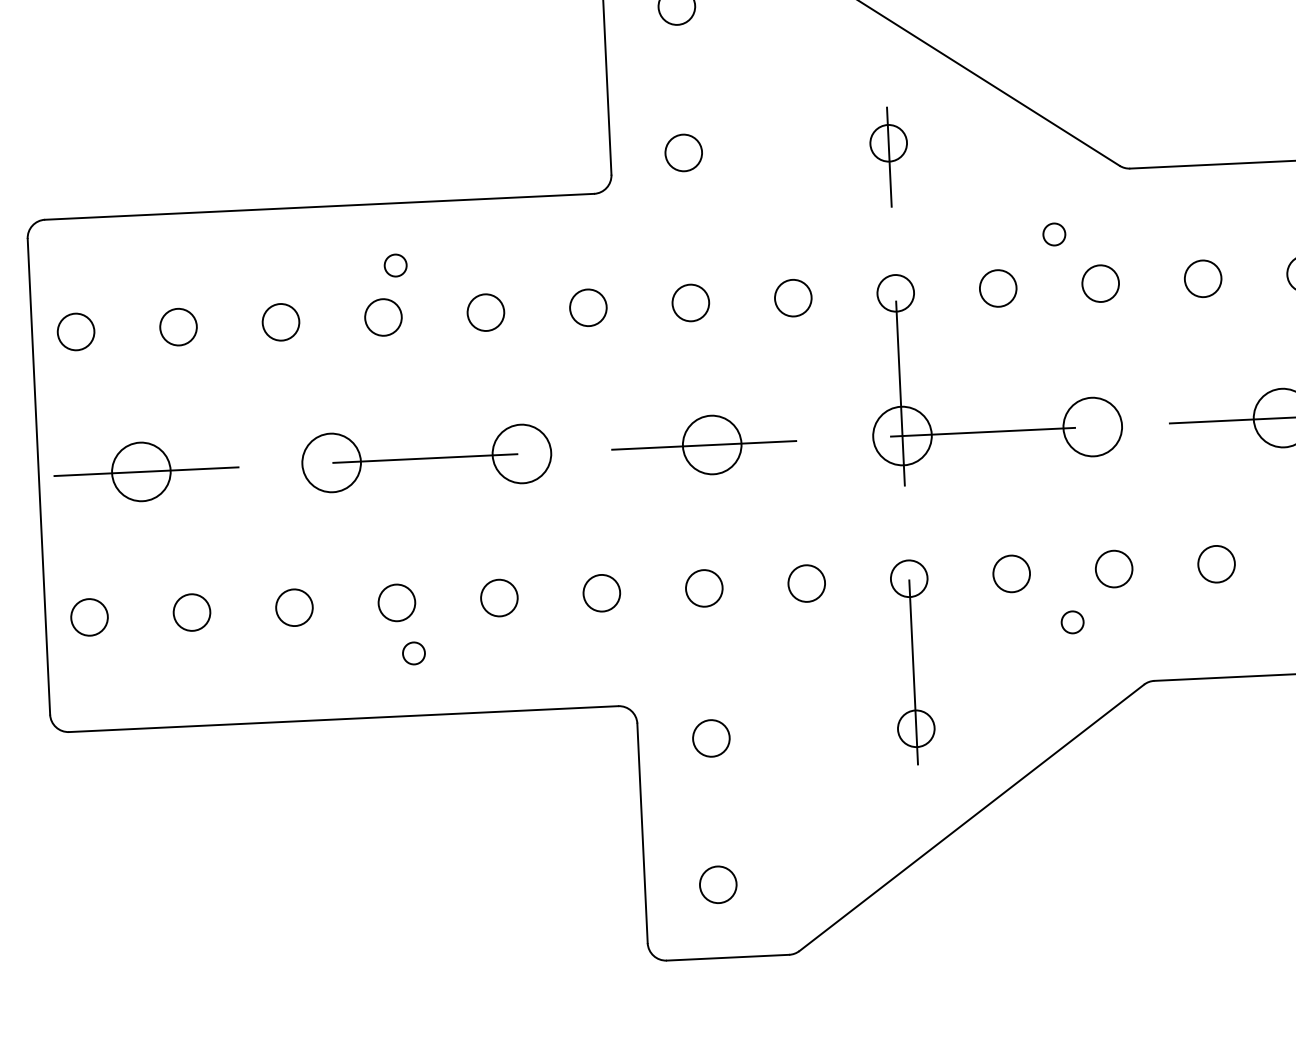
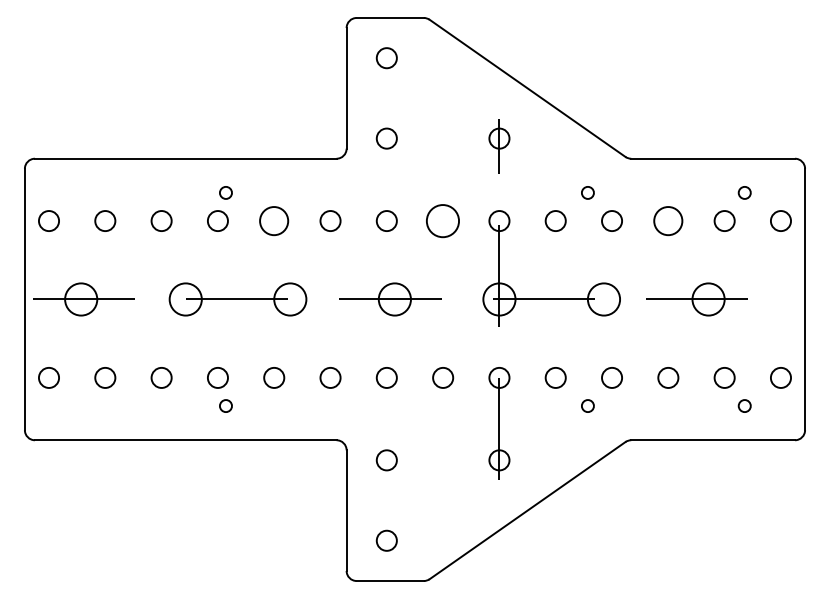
circle: (1203, 277) -> (668, 220), size x1.4
circle: (793, 297) -> (443, 220), size x1.6
circle: (486, 311) -> (274, 220), size x1.4

